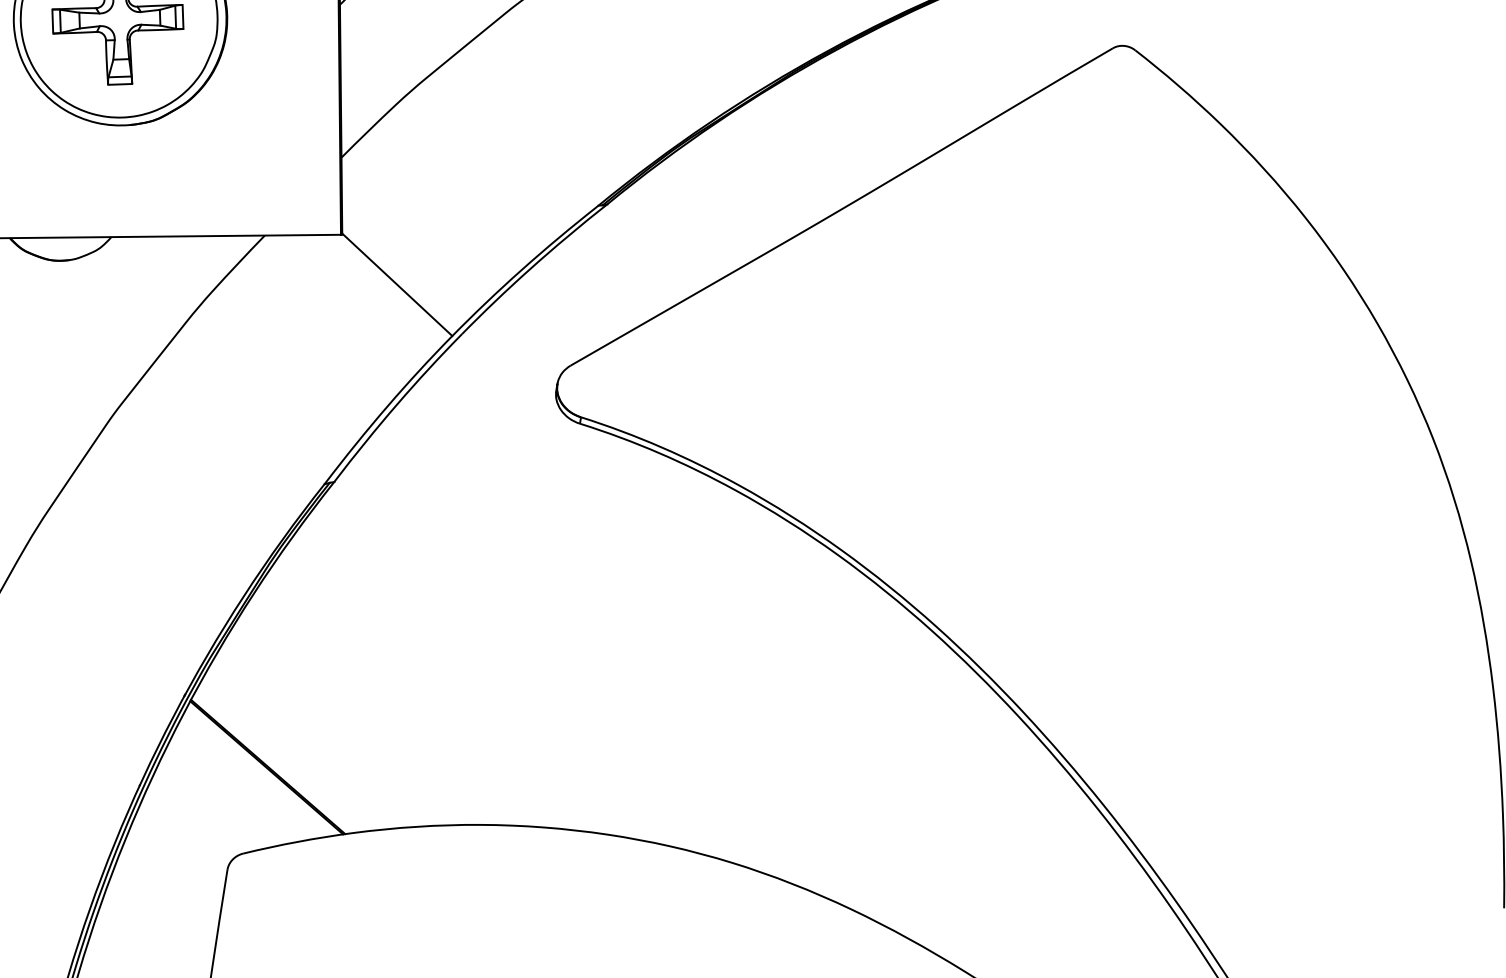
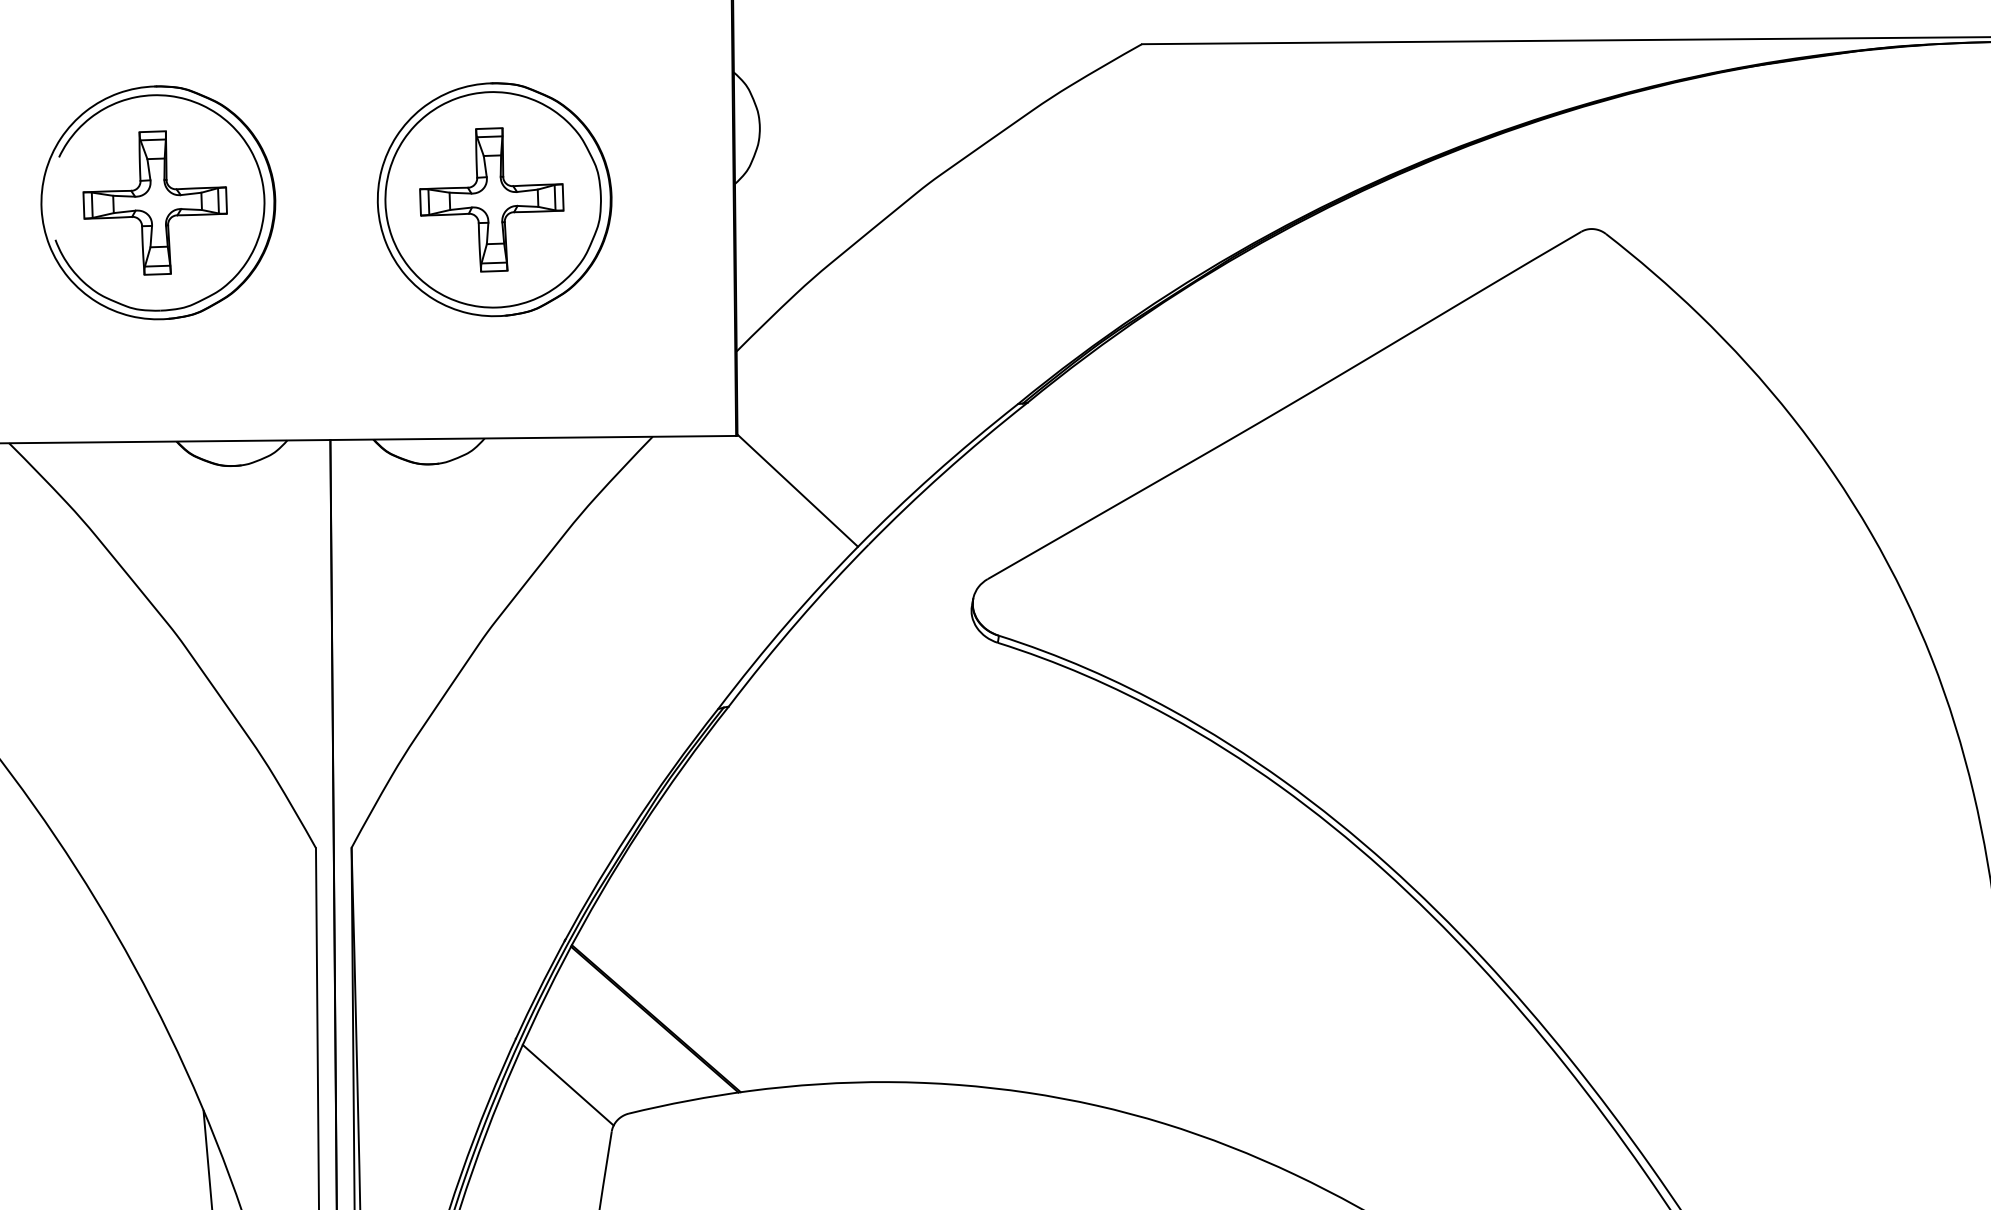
line: (187, 827) -> (567, 1084), added

